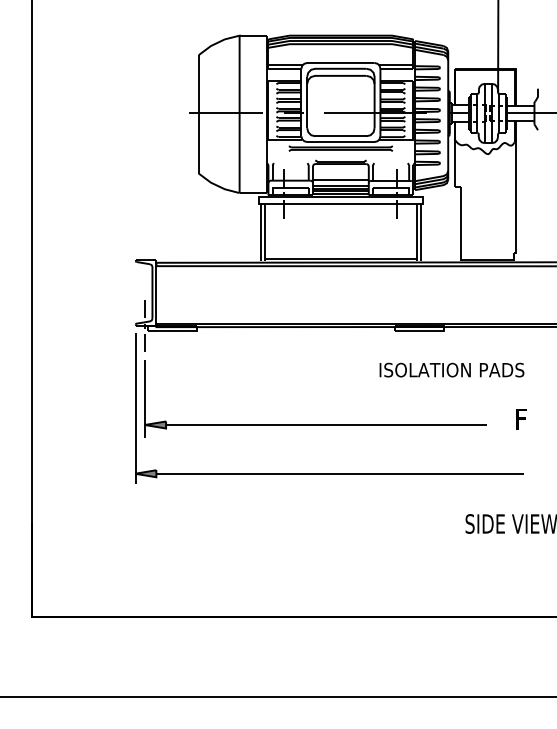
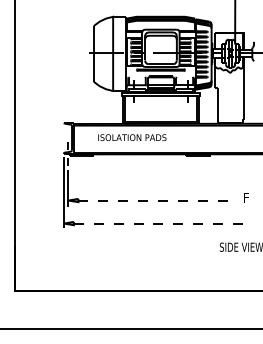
text: (452, 369) -> (132, 137), moved
line: (327, 424) -> (154, 200), solid -> dashed
line: (339, 473) -> (160, 223), solid -> dashed

